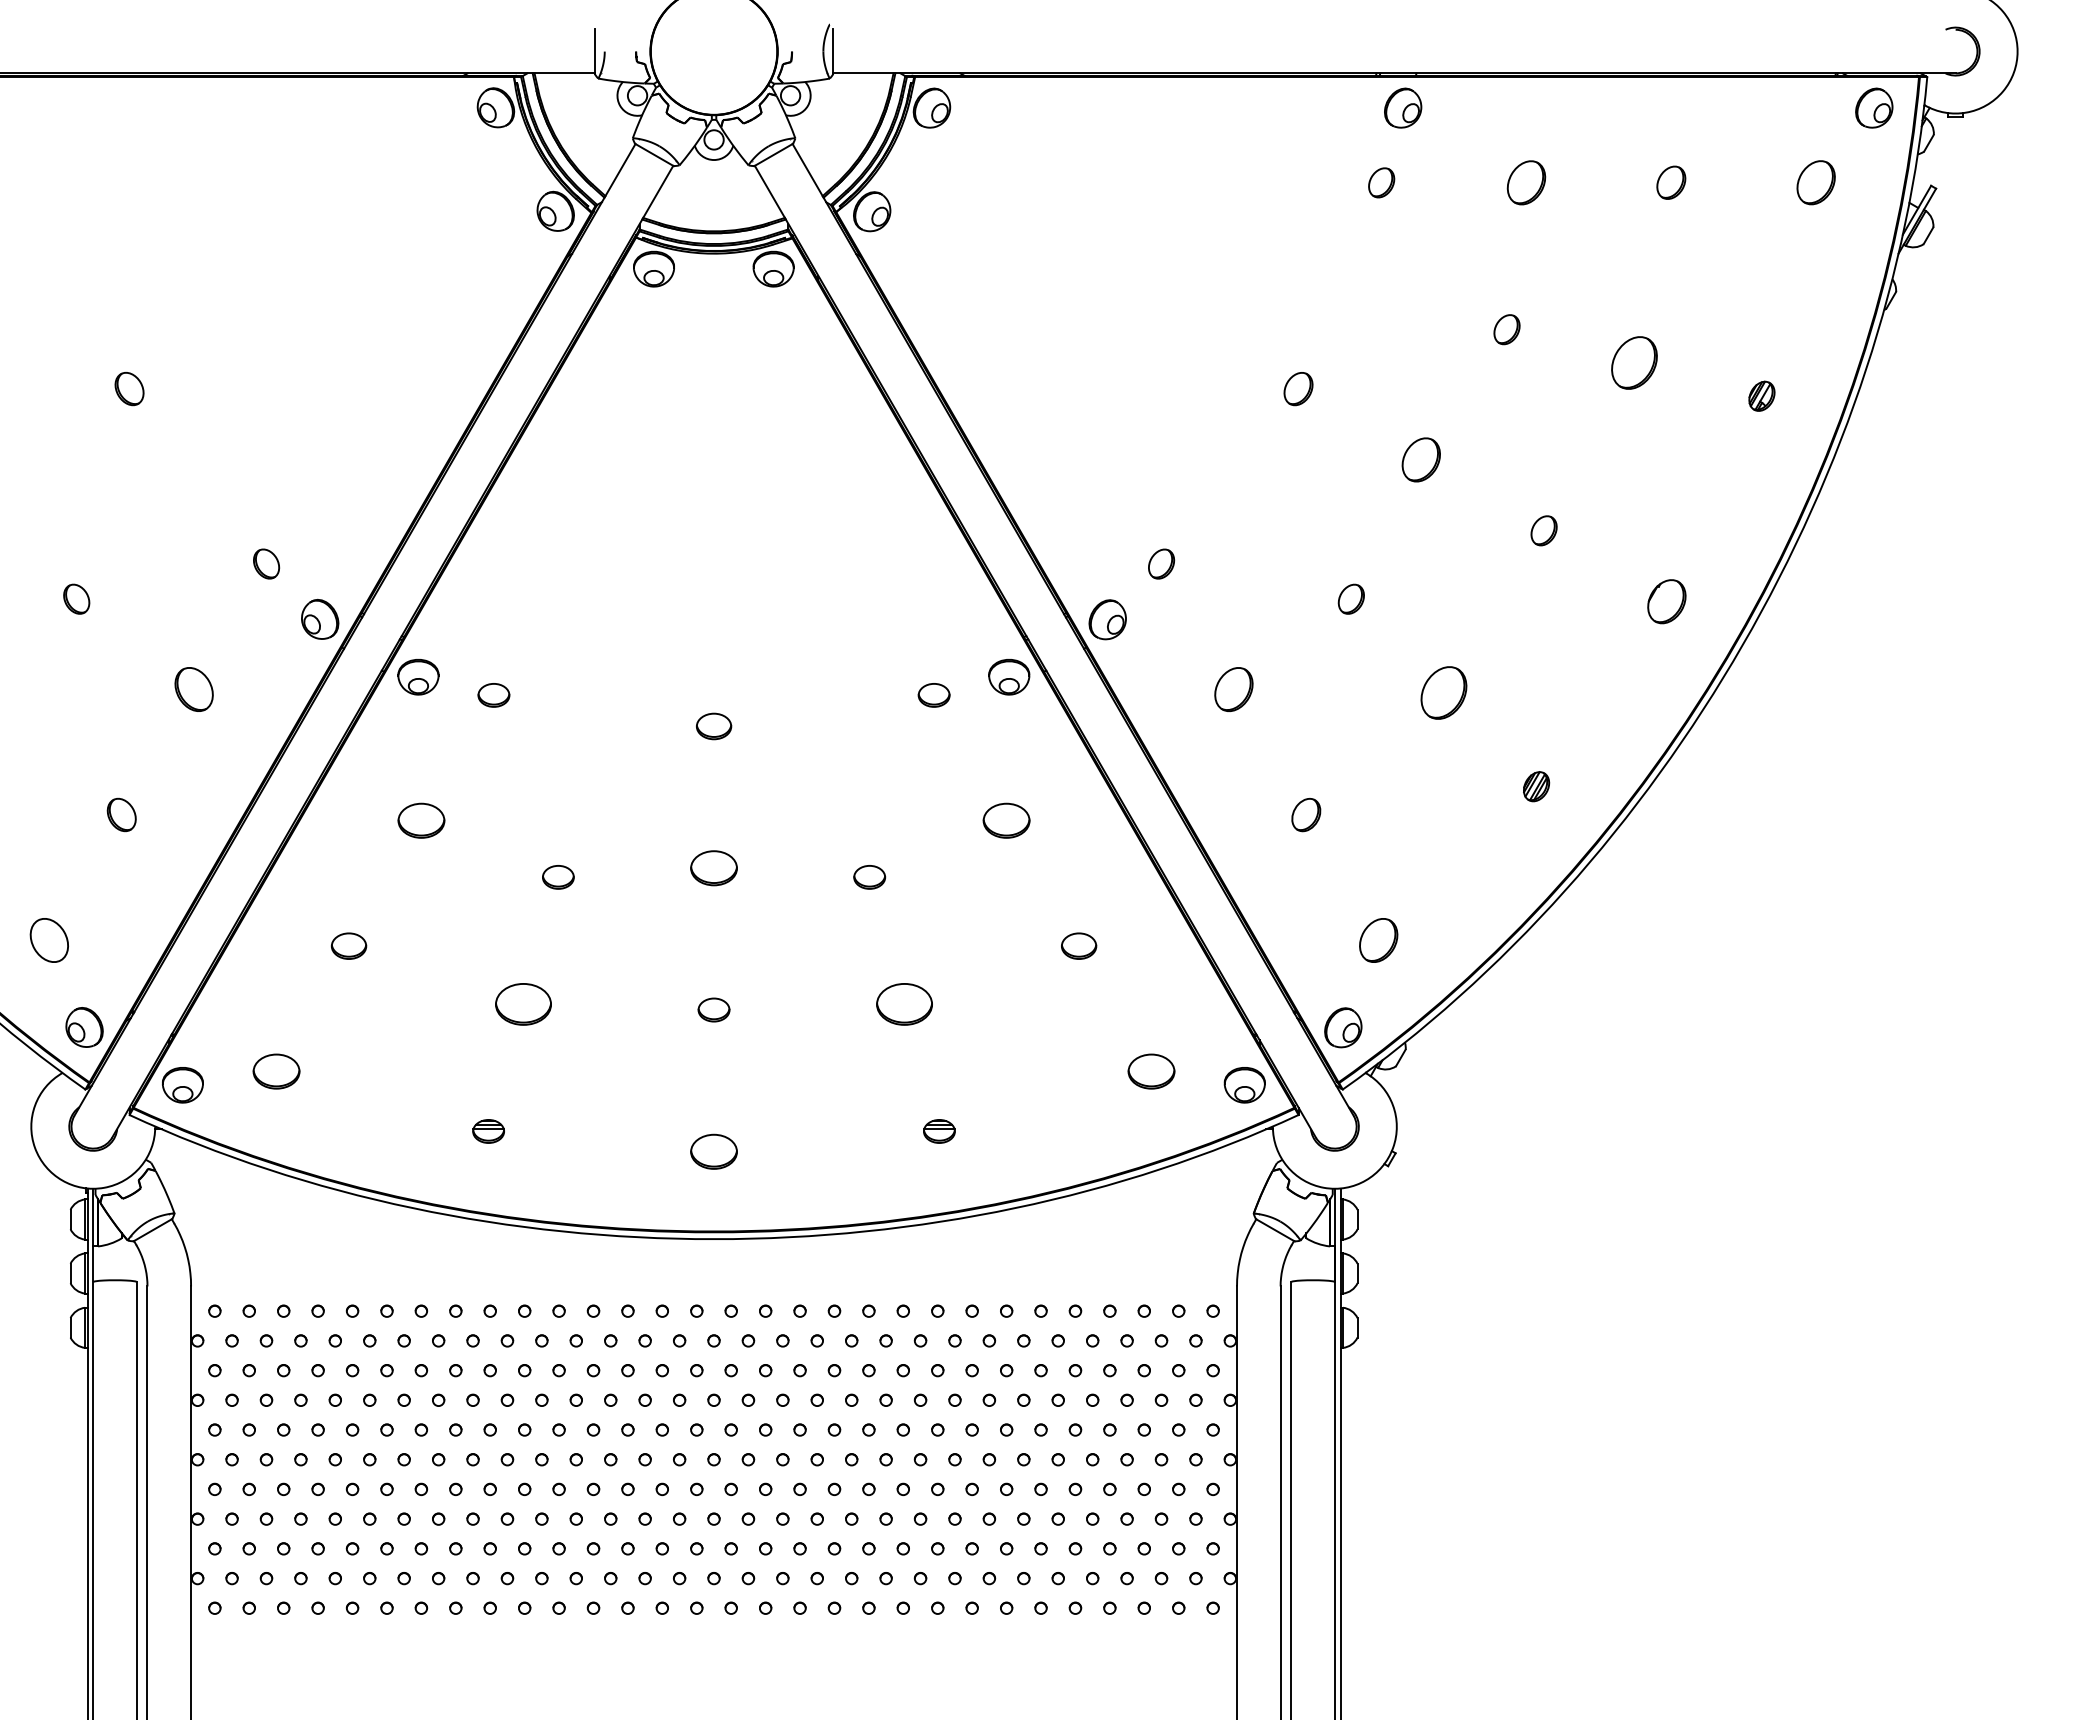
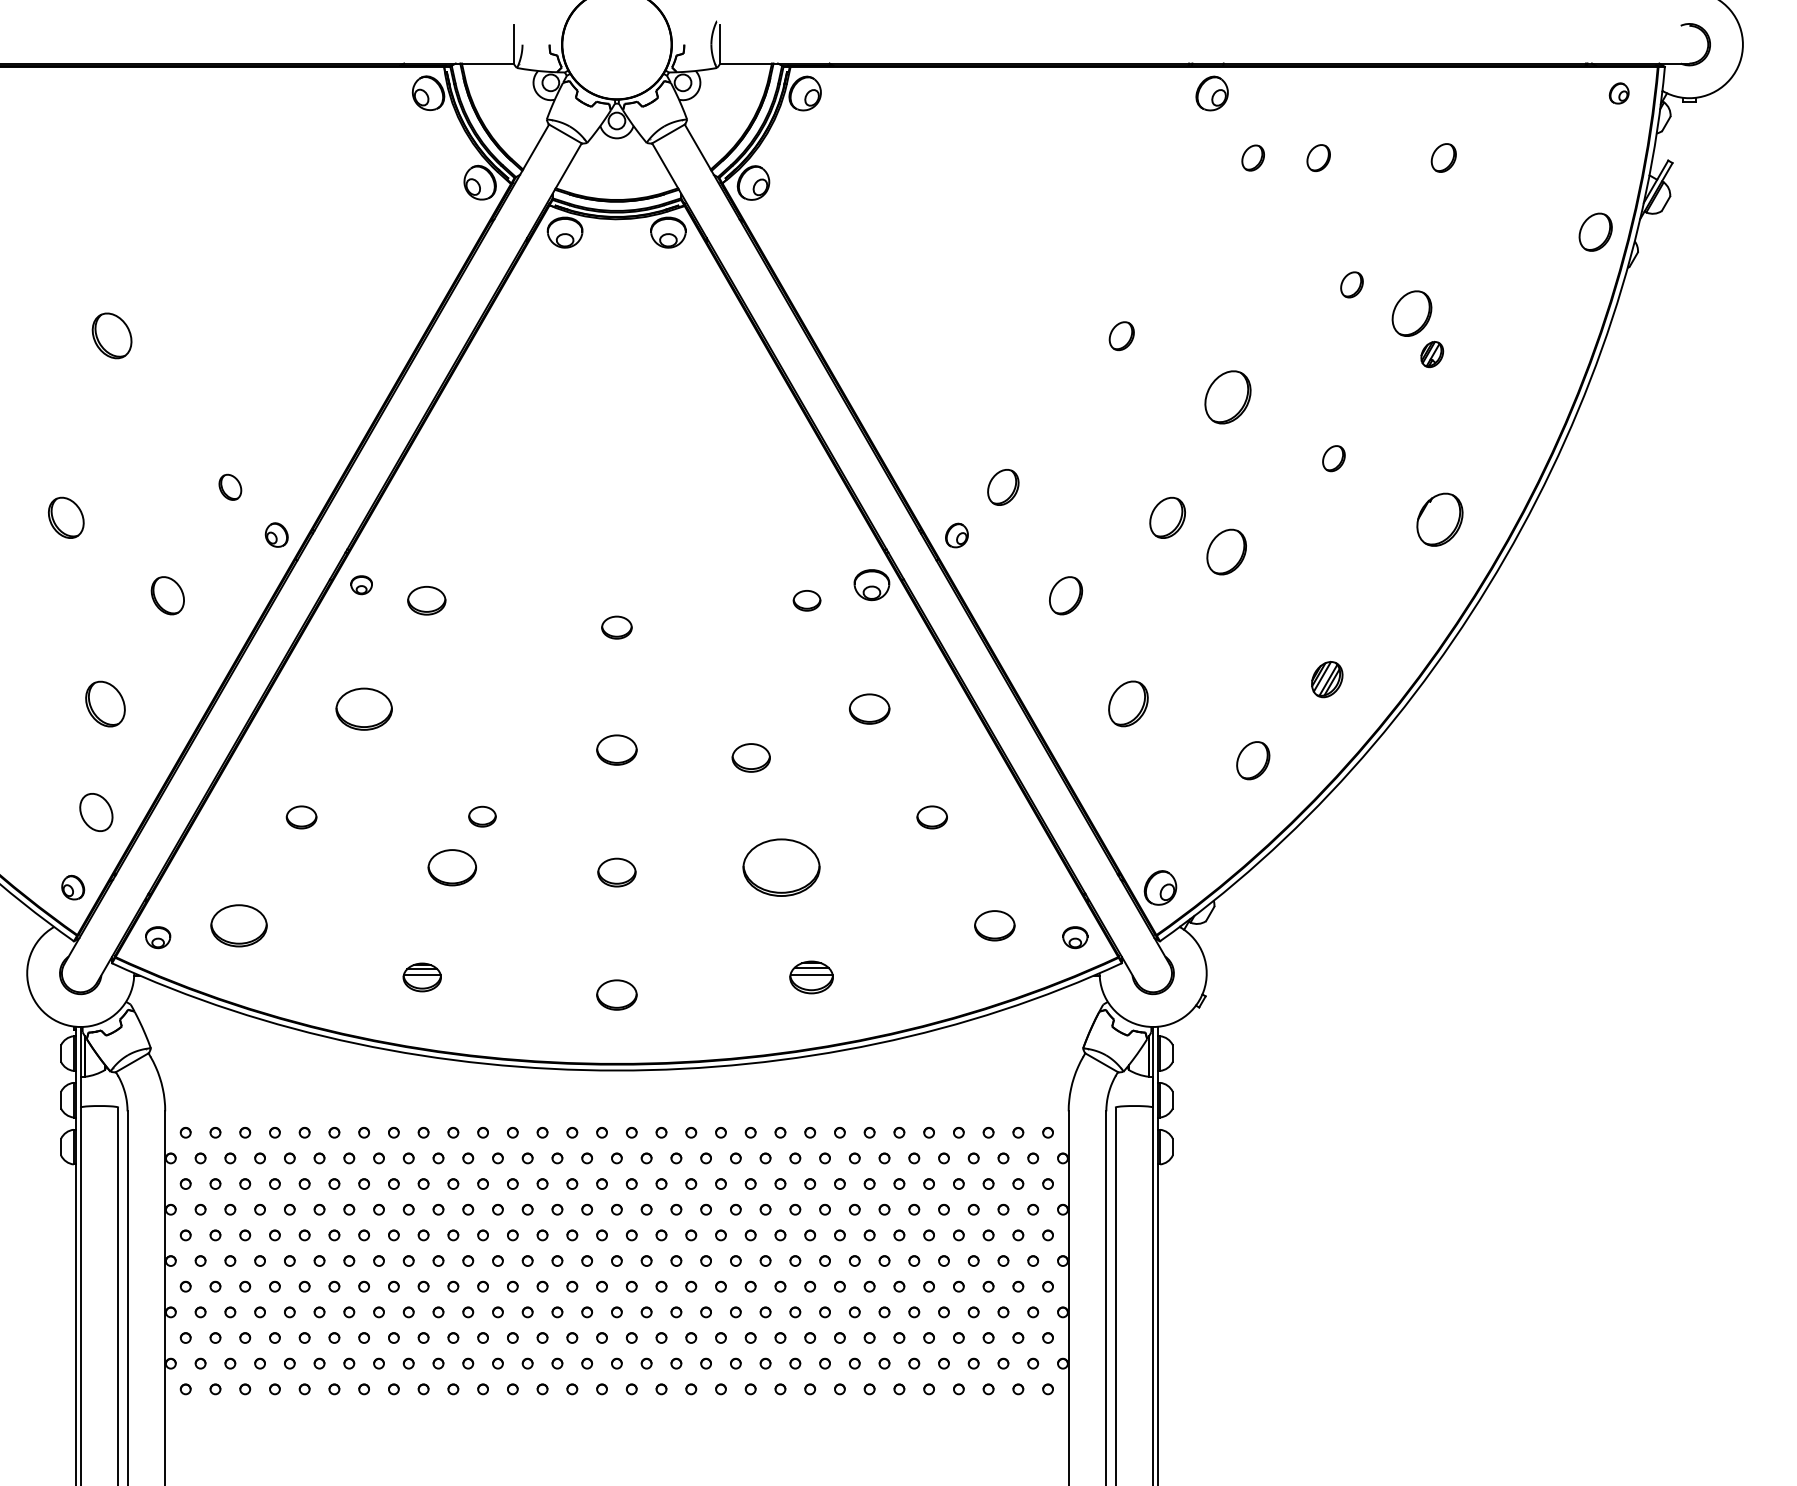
part: (1874, 107) -> (1619, 92), size x0.6
part: (1381, 182) -> (1253, 157), moved
part: (1526, 182) -> (1318, 157), size x0.7
part: (1815, 182) -> (1595, 232), moved
part: (1506, 329) -> (1351, 284), moved
part: (129, 389) -> (112, 336), size x1.6
part: (1761, 395) -> (1431, 353), moved
part: (1420, 459) -> (1227, 397), size x1.4
part: (1161, 563) -> (1003, 486), size x1.4
part: (76, 598) -> (66, 517), size x1.6
part: (1350, 598) -> (1166, 517), size x1.6
part: (1666, 601) -> (1439, 519), size x1.4
part: (320, 618) -> (276, 534), size x0.7
part: (1107, 619) -> (956, 535), size x0.7
part: (418, 677) -> (361, 585), size x0.6
part: (1443, 692) -> (1226, 551), moved
part: (493, 695) -> (426, 600), size x1.4
part: (1536, 786) -> (1327, 679), size x1.4
part: (121, 814) -> (105, 703), size x1.6
part: (1306, 815) -> (1128, 704), size x1.6
part: (421, 820) -> (364, 708), size x1.4
part: (558, 877) -> (482, 816), moved
part: (869, 877) -> (751, 758), size x1.4
part: (48, 940) -> (95, 812), moved
part: (1378, 940) -> (1253, 760), moved
part: (904, 1004) -> (781, 867), size x1.6
part: (713, 1009) -> (616, 872), size x1.4
part: (84, 1027) -> (73, 887), size x0.7
part: (276, 1071) -> (238, 925), size x1.4
part: (182, 1085) -> (157, 937), size x0.7
part: (1244, 1085) -> (1075, 937), size x0.7
part: (488, 1131) -> (422, 977), size x1.4
part: (939, 1131) -> (811, 977), size x1.6

